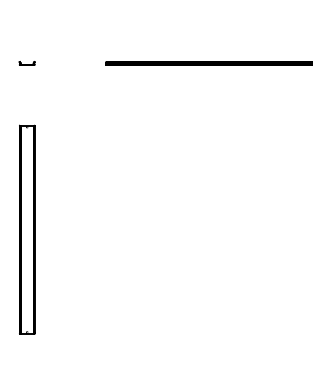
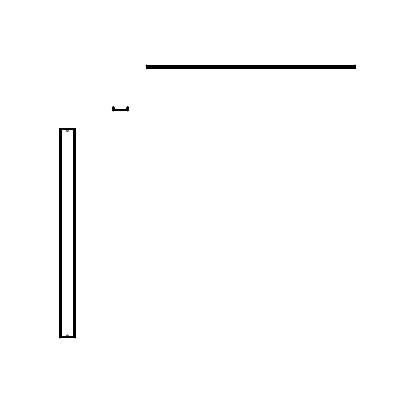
part: (27, 63) -> (120, 108), moved

